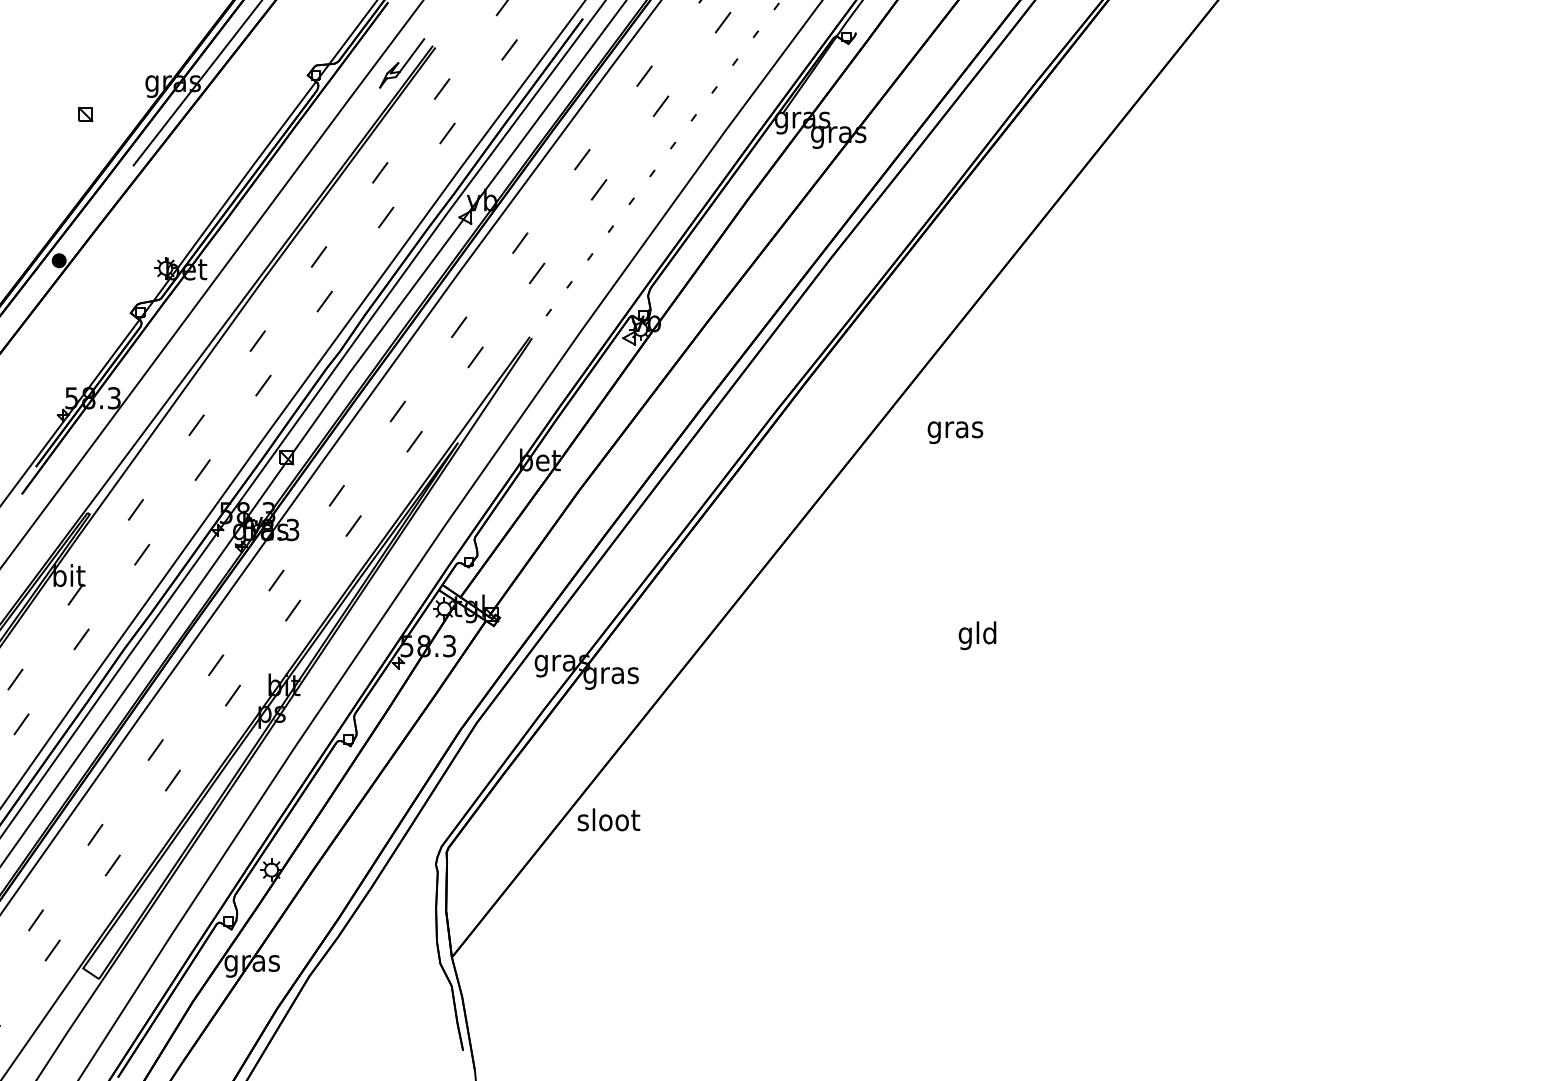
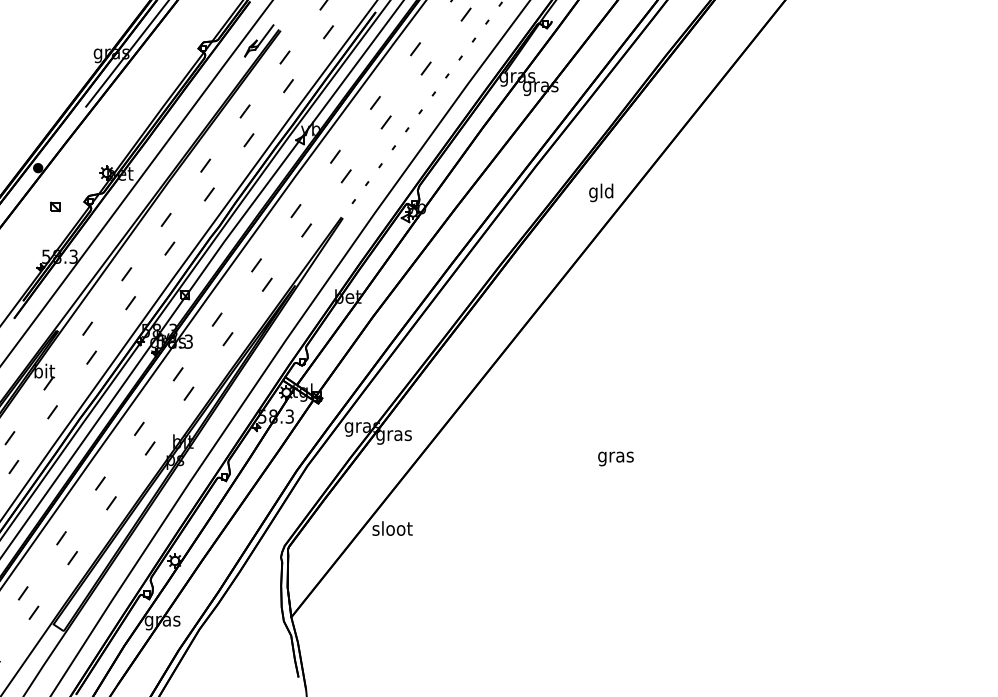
part: (86, 113) -> (55, 206), moved
text: (954, 431) -> (615, 458), moved
text: (977, 635) -> (601, 192), moved

